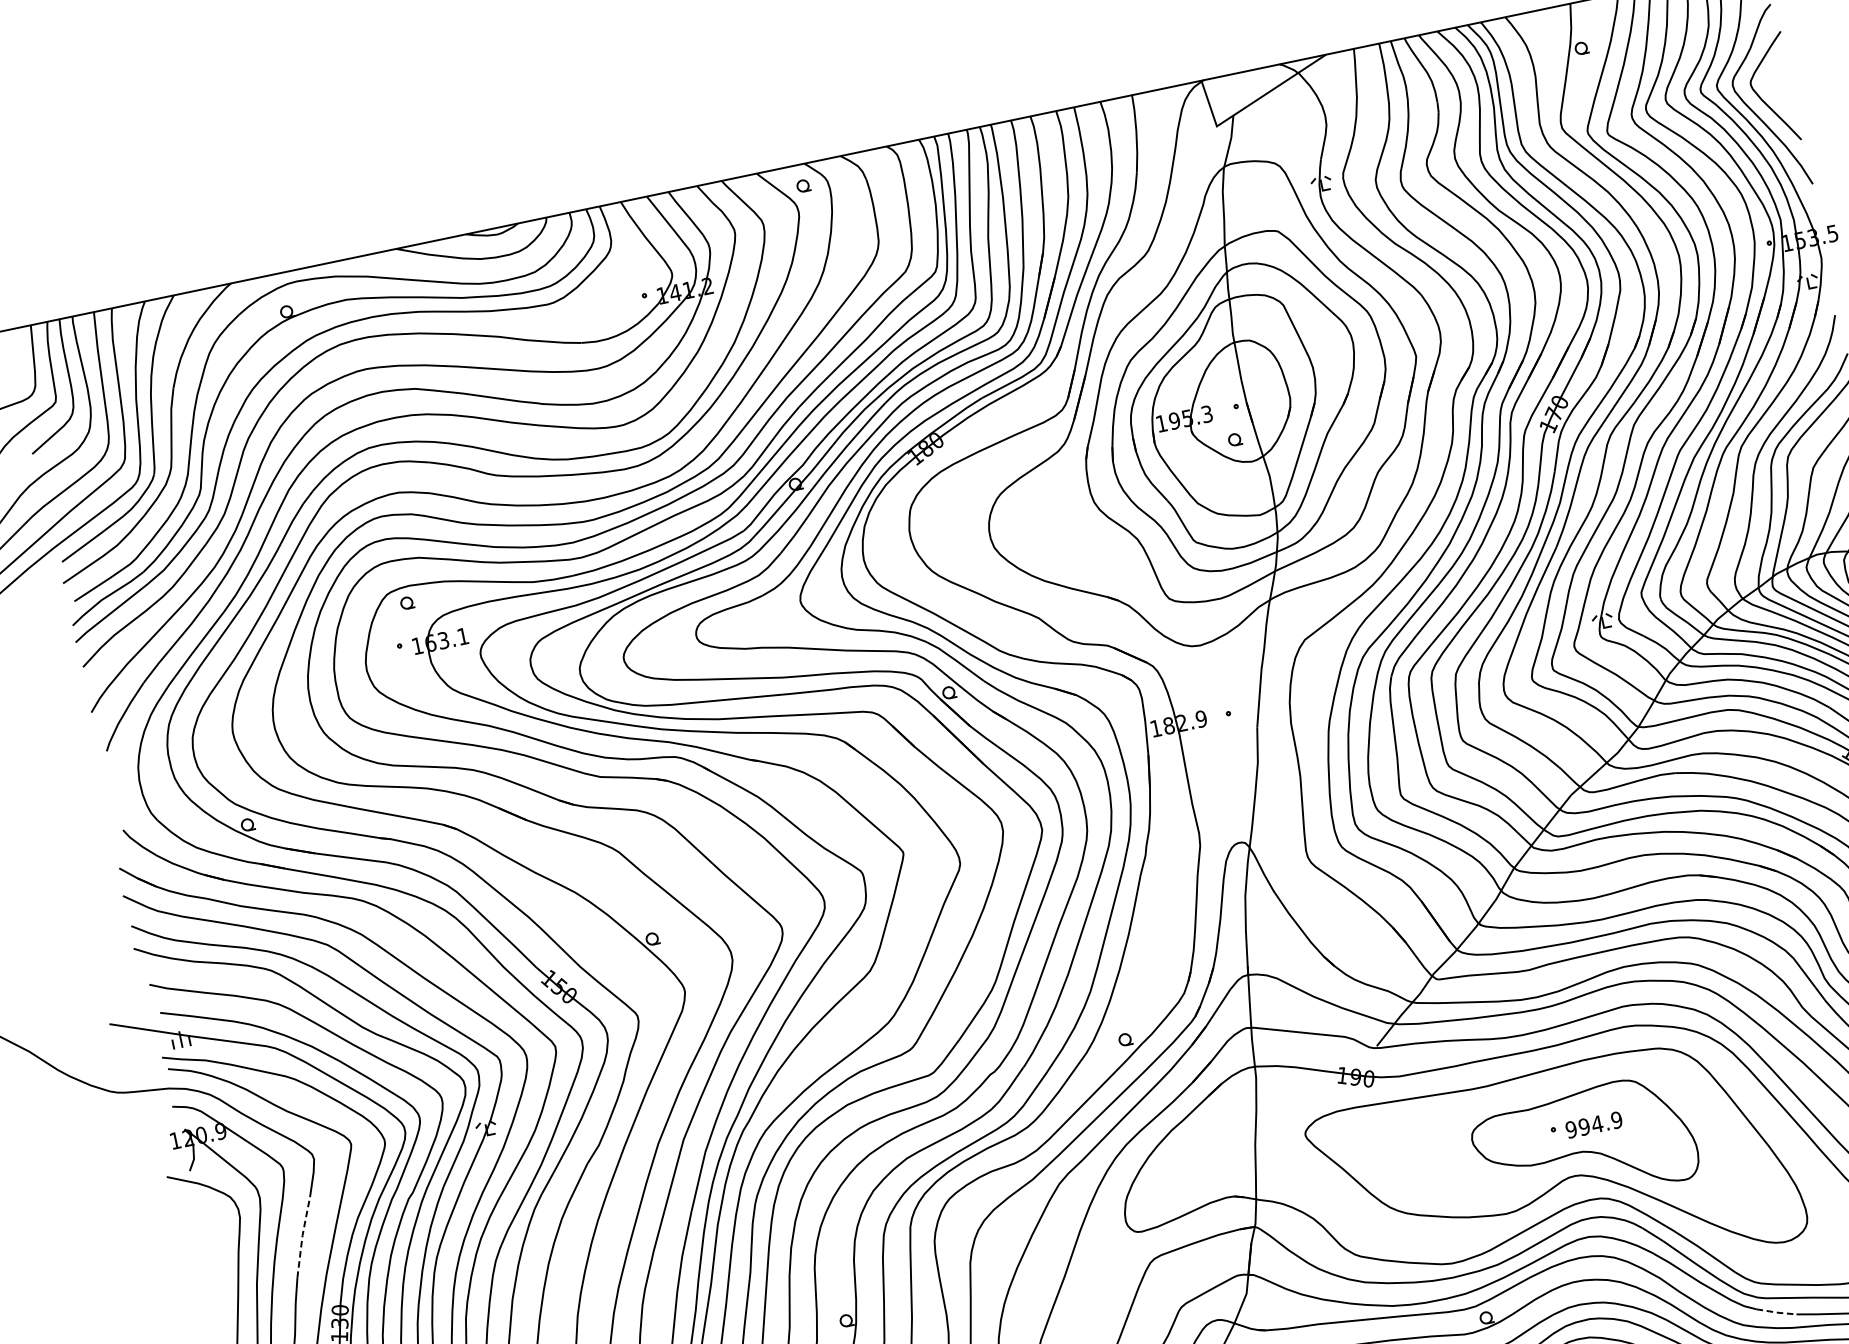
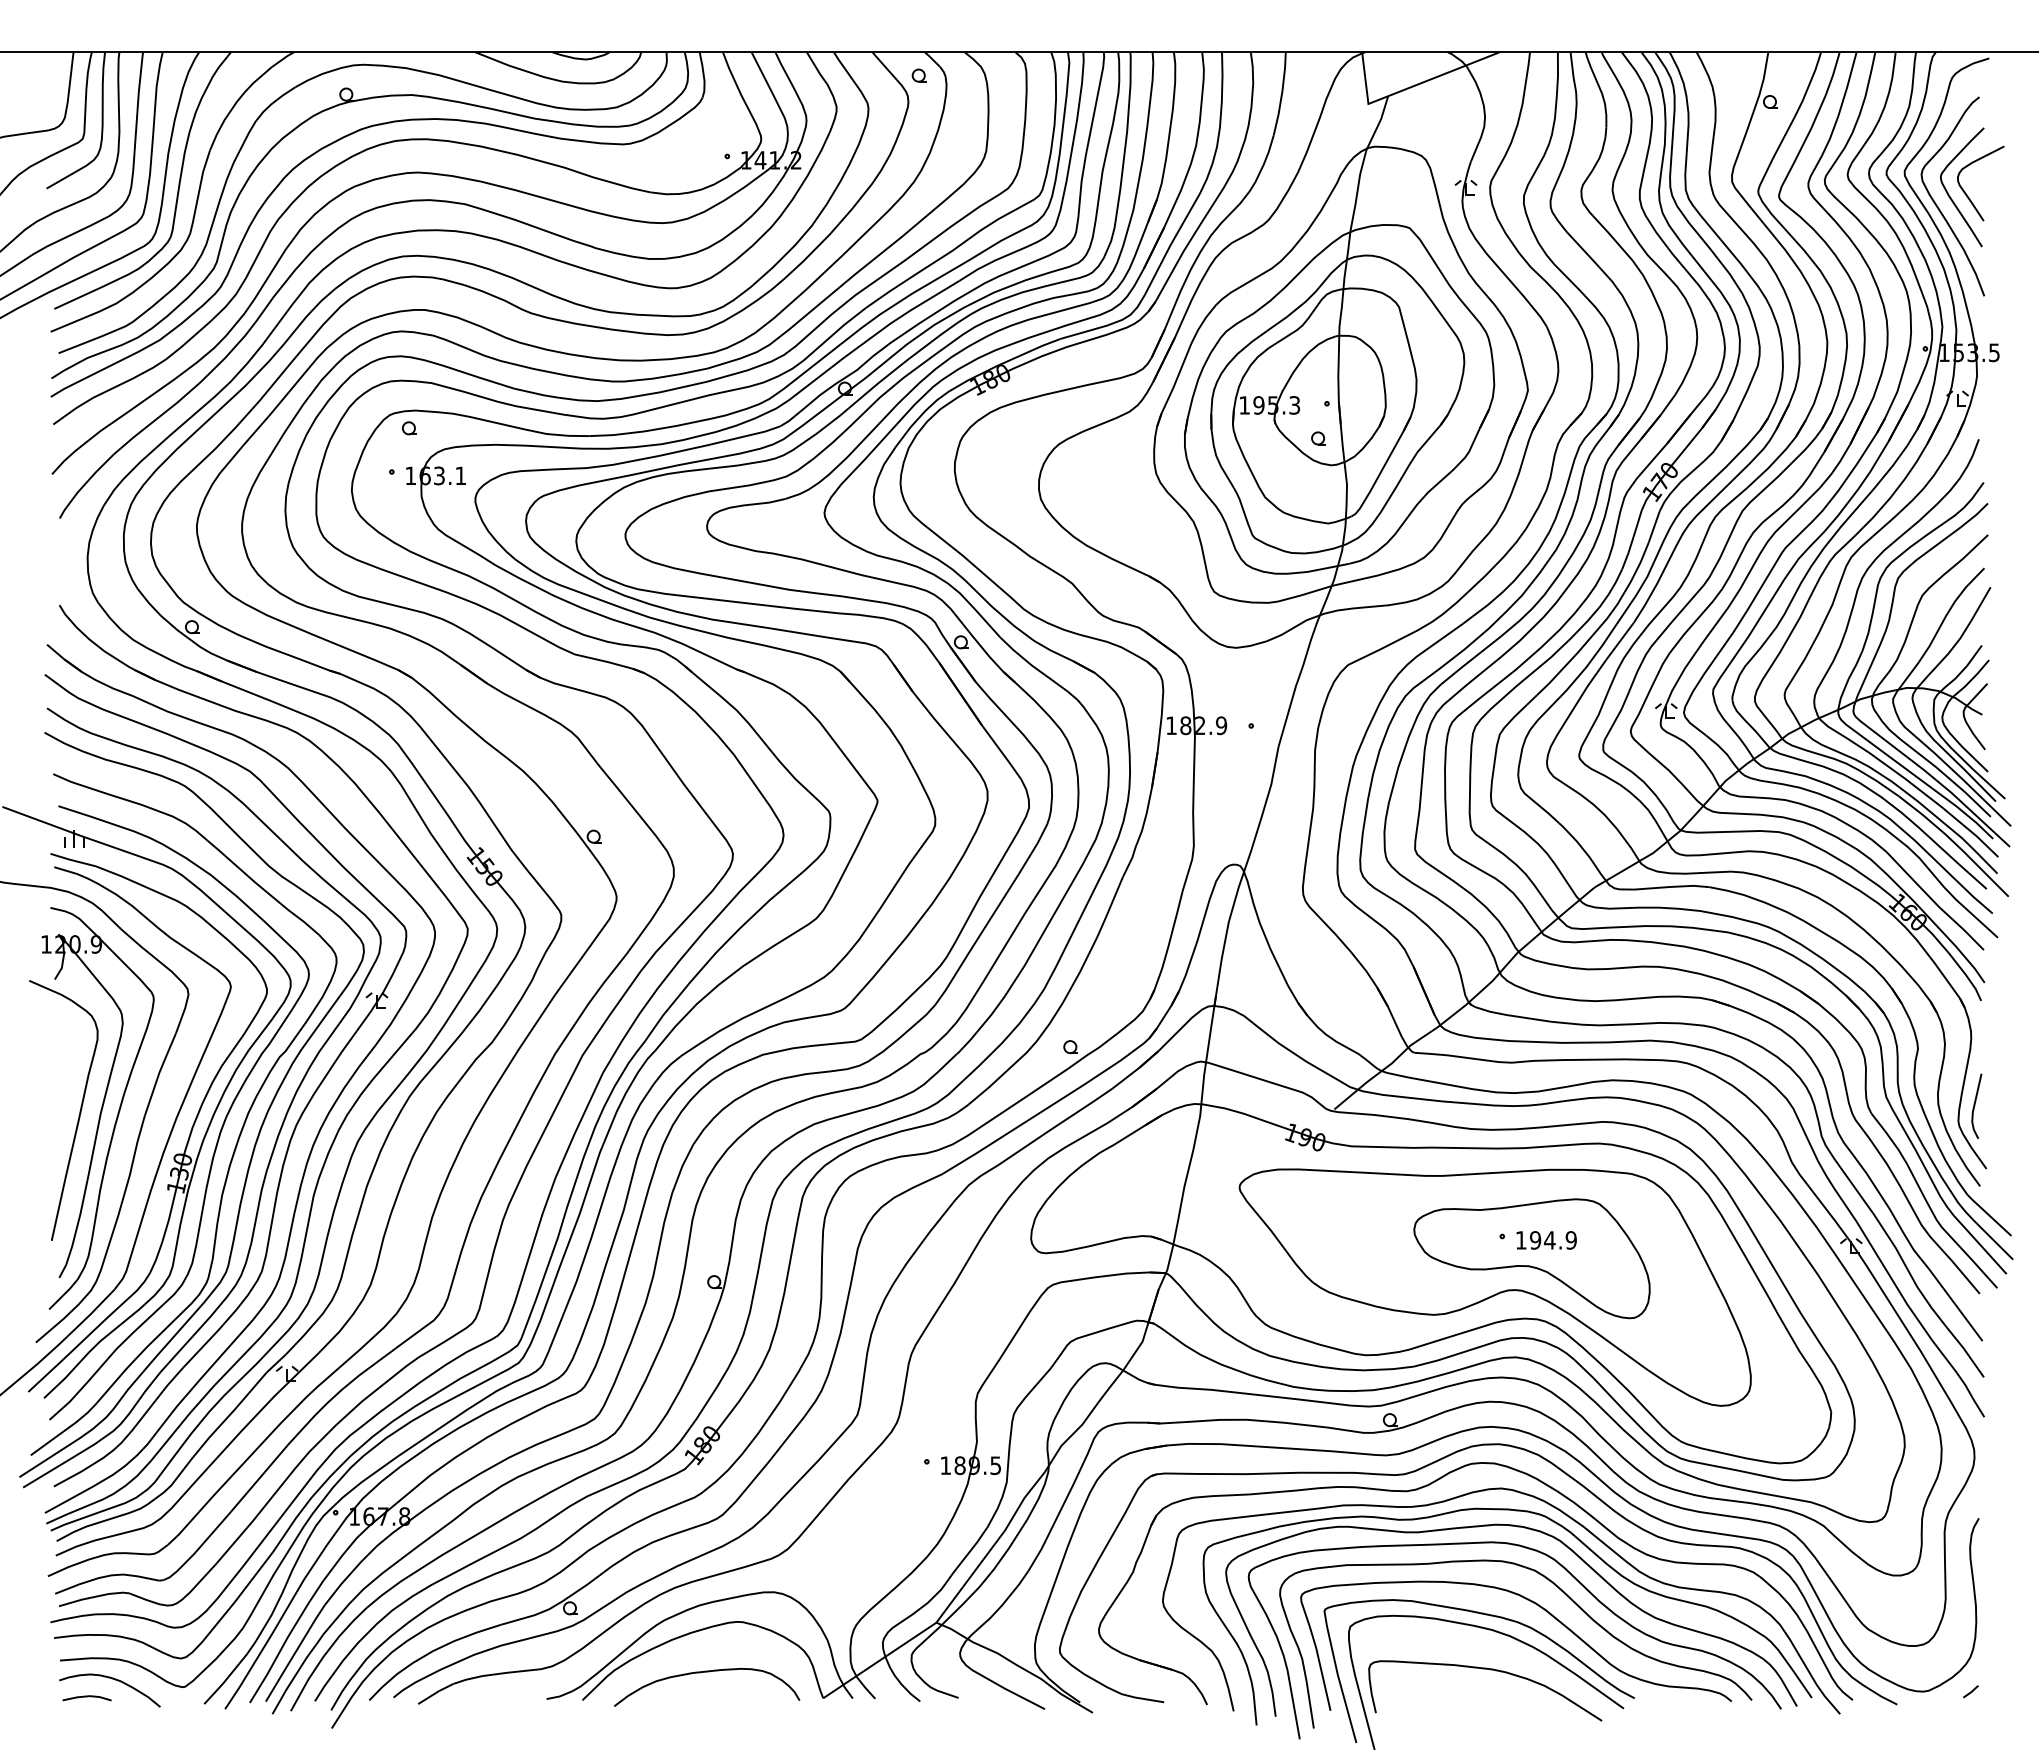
curve: (1775, 92) -> (1965, 191), added
text: (1570, 1129) -> (1520, 1240), 994.9 -> 194.9
line: (302, 1235) -> (159, 1072), dashed -> solid
line: (1776, 1312) -> (1697, 1478), dashed -> solid

